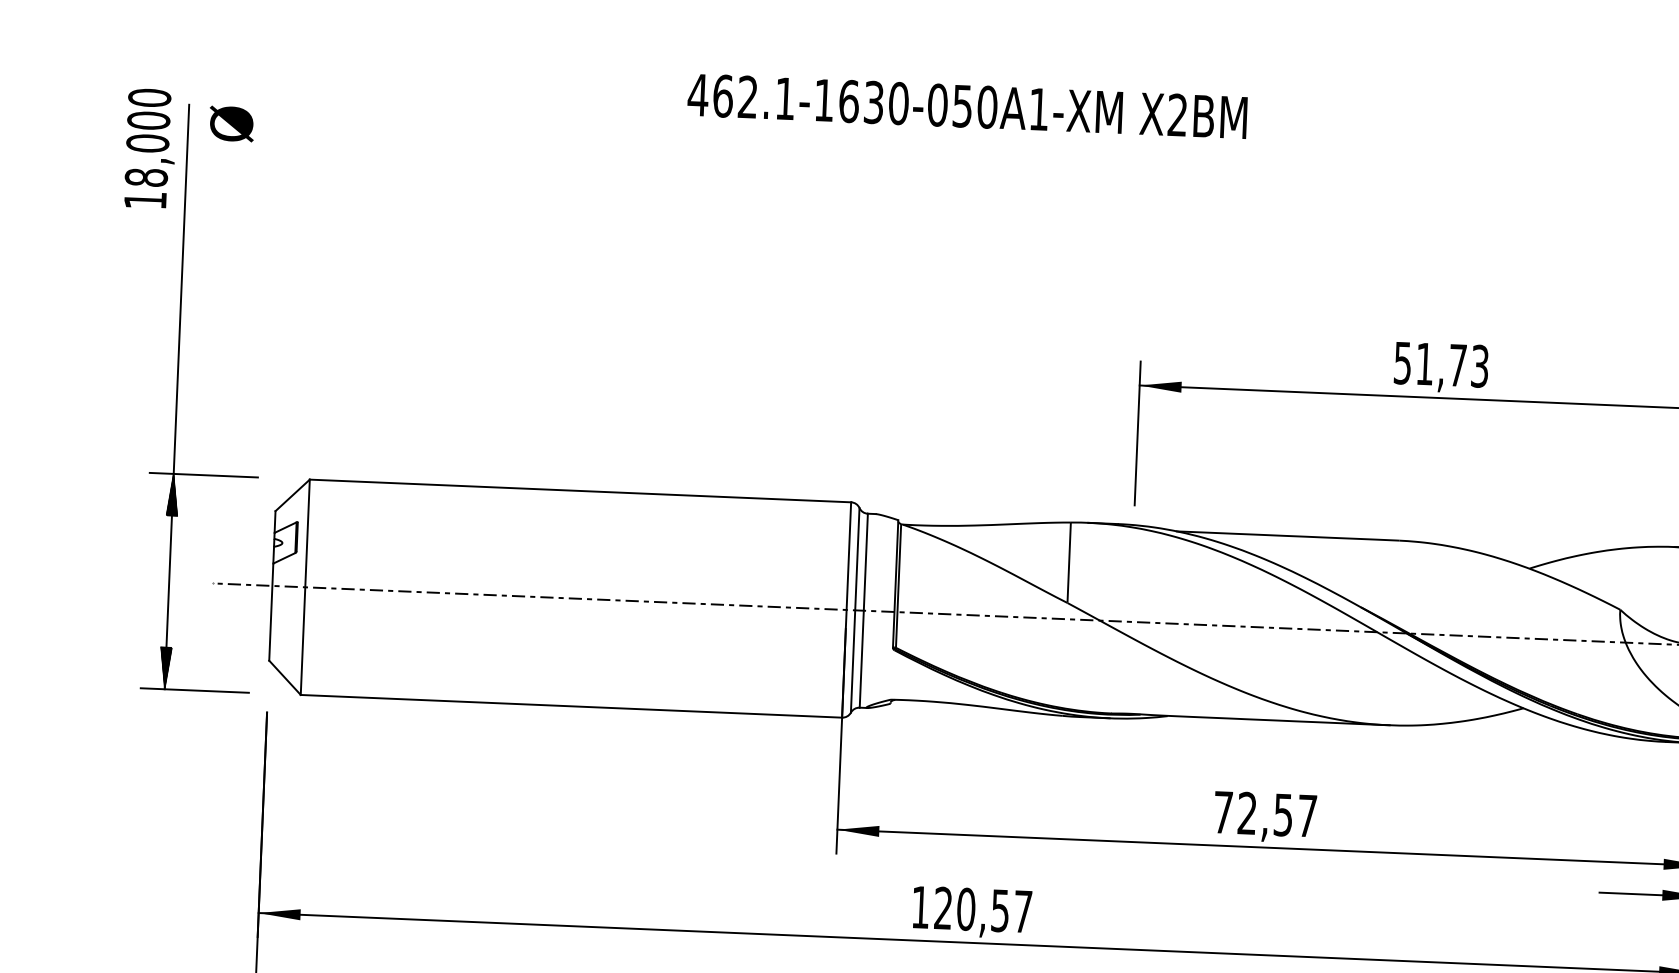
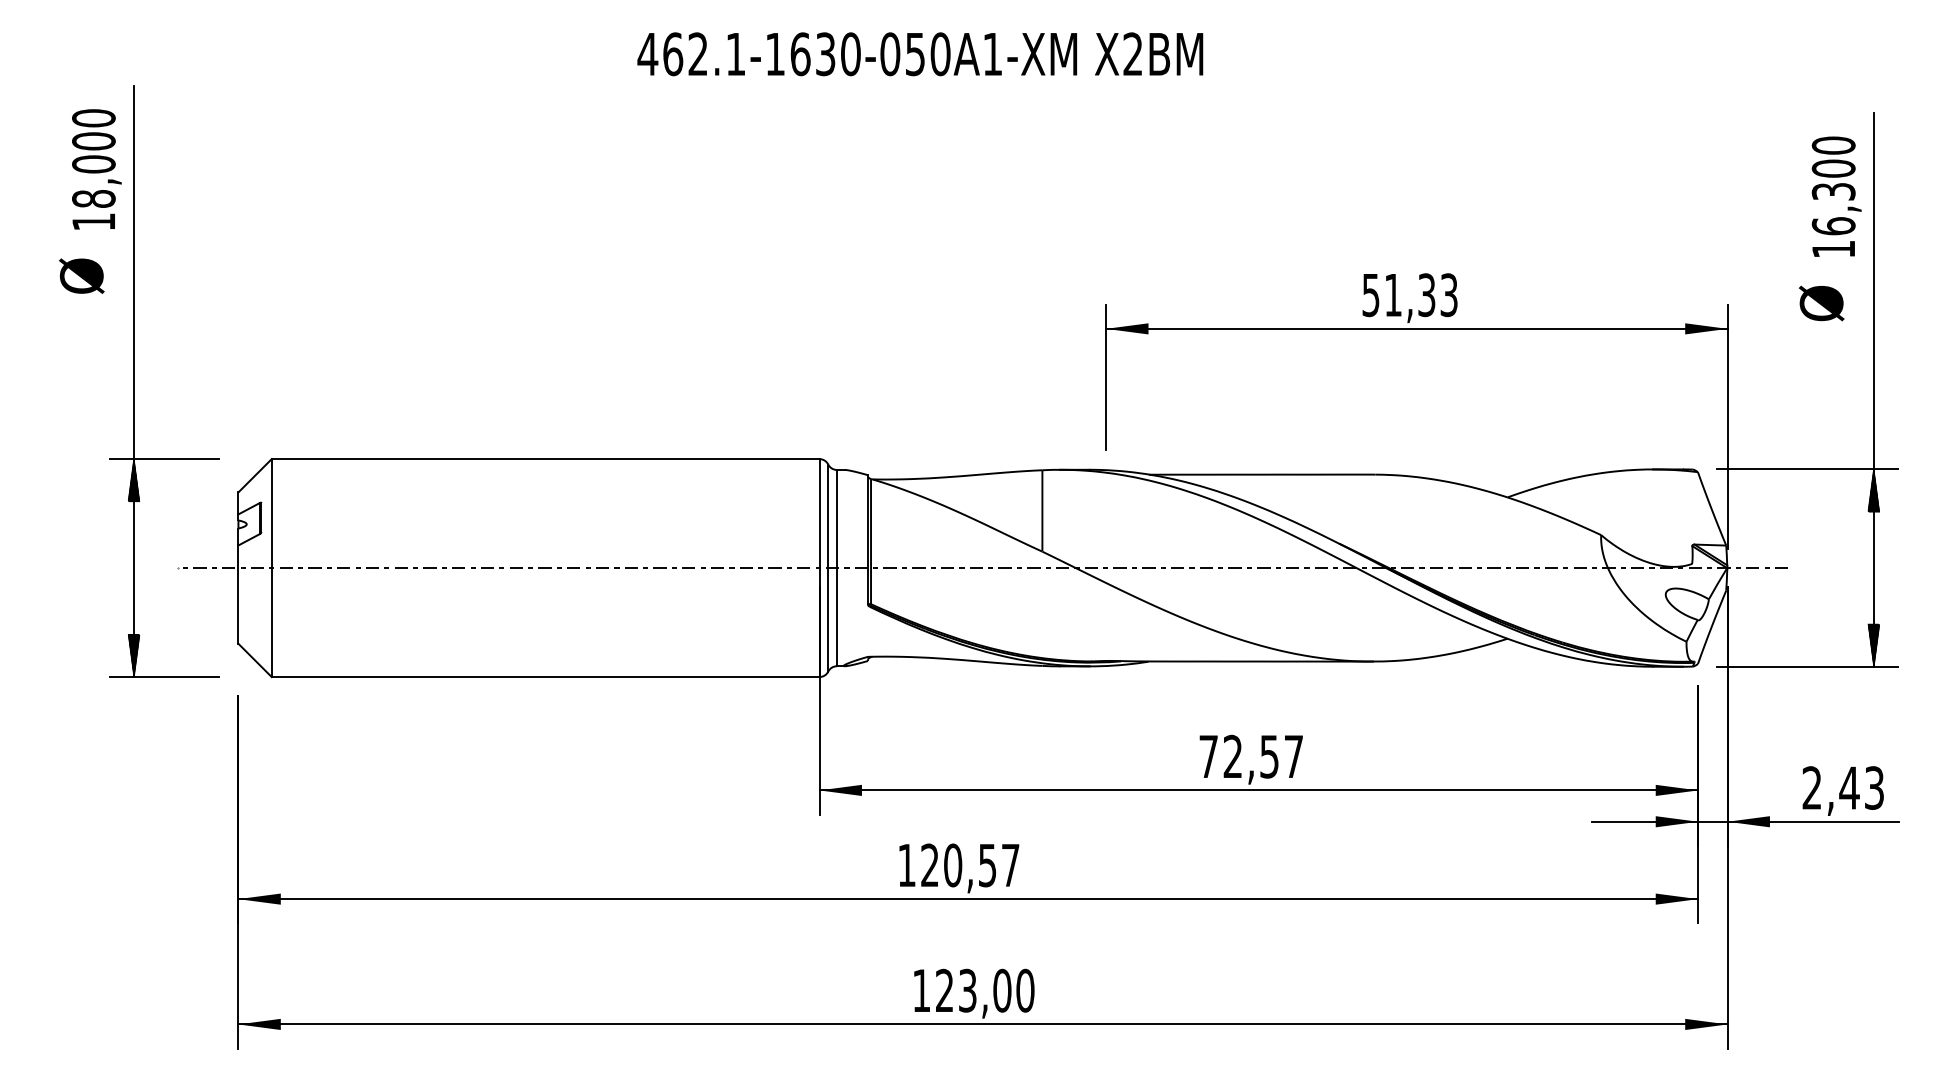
text: (231, 123) -> (81, 275), moved
text: (150, 148) -> (96, 169), moved
text: (1457, 365) -> (1426, 295), 51,73 -> 51,33

